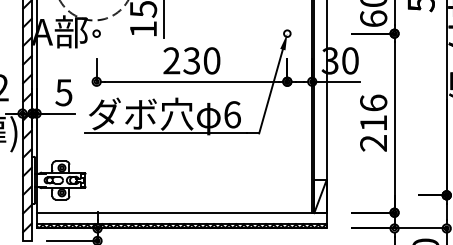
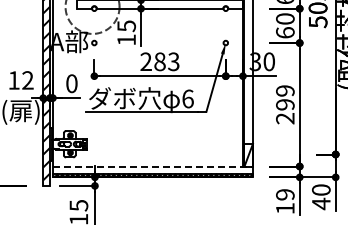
text: (201, 60) -> (166, 61), 230 -> 283
text: (63, 92) -> (71, 83), 5 -> 0
text: (373, 112) -> (285, 97), 216 -> 299
line: (182, 212) -> (153, 166), solid -> dashed

